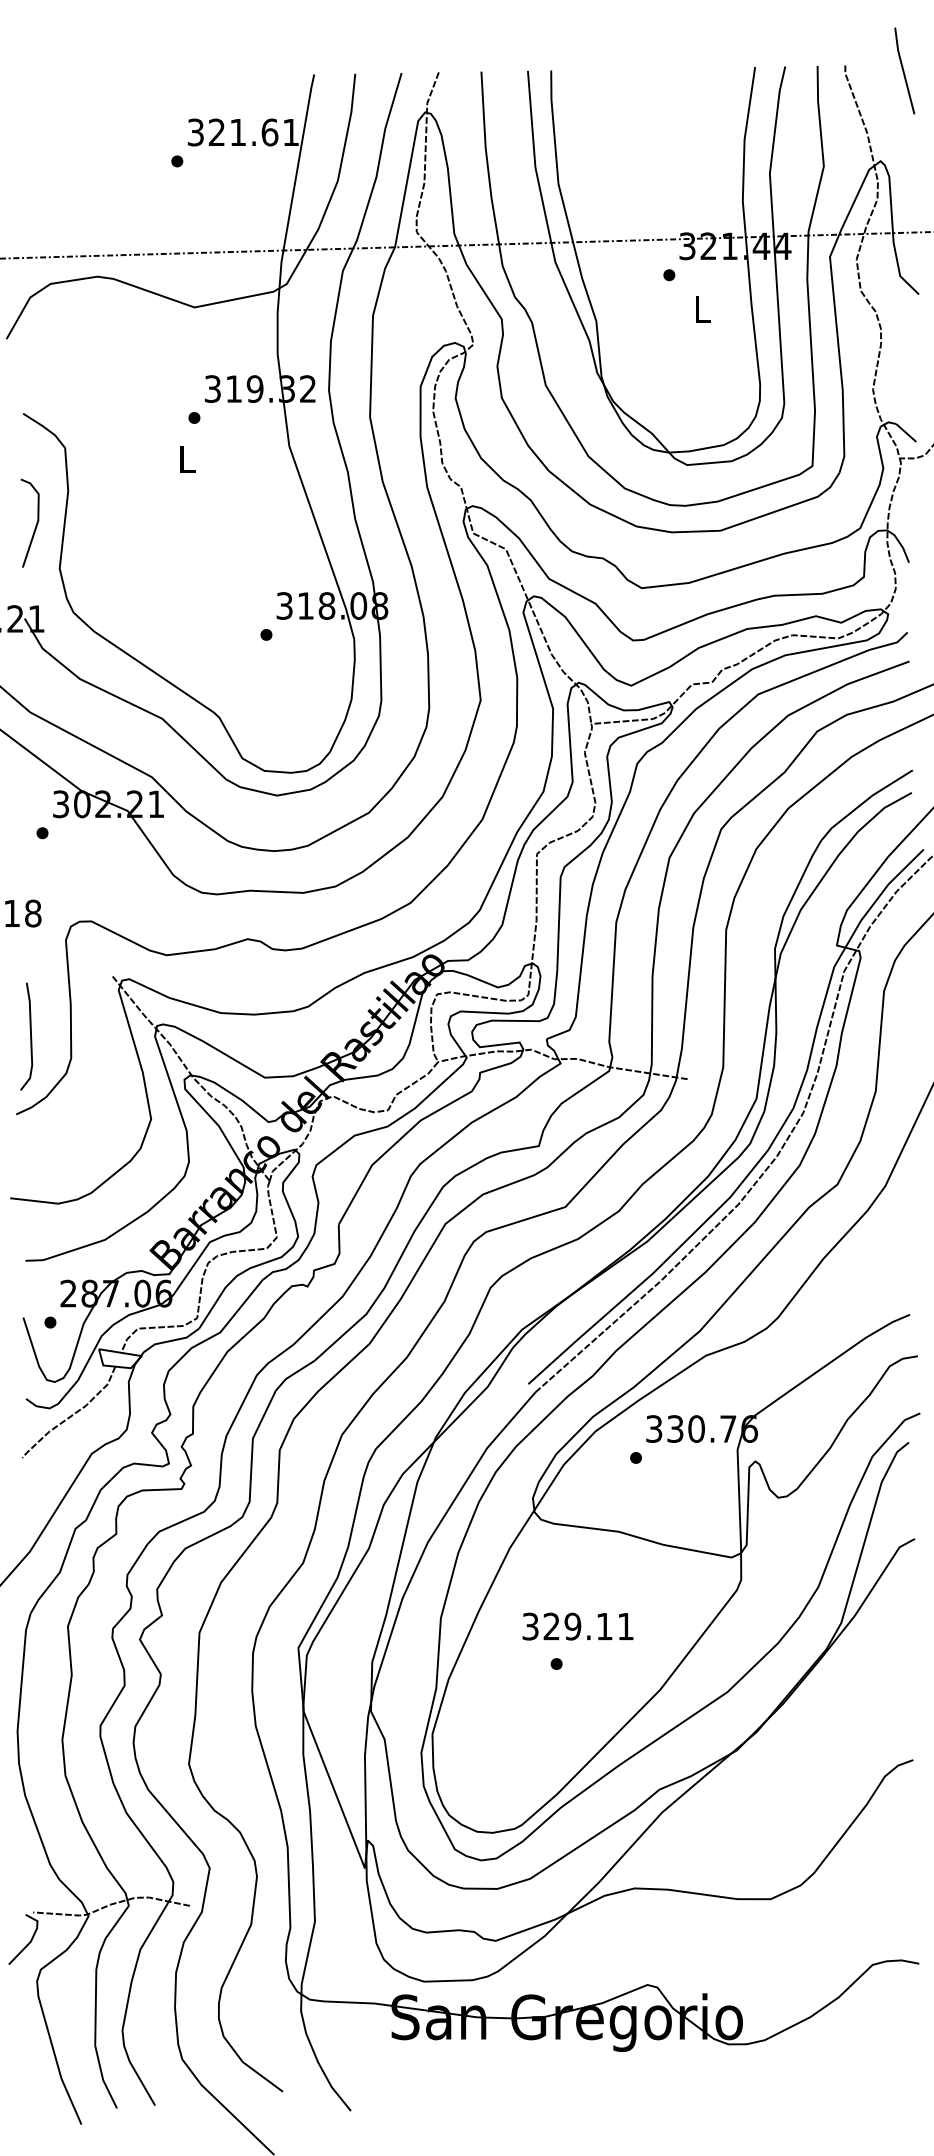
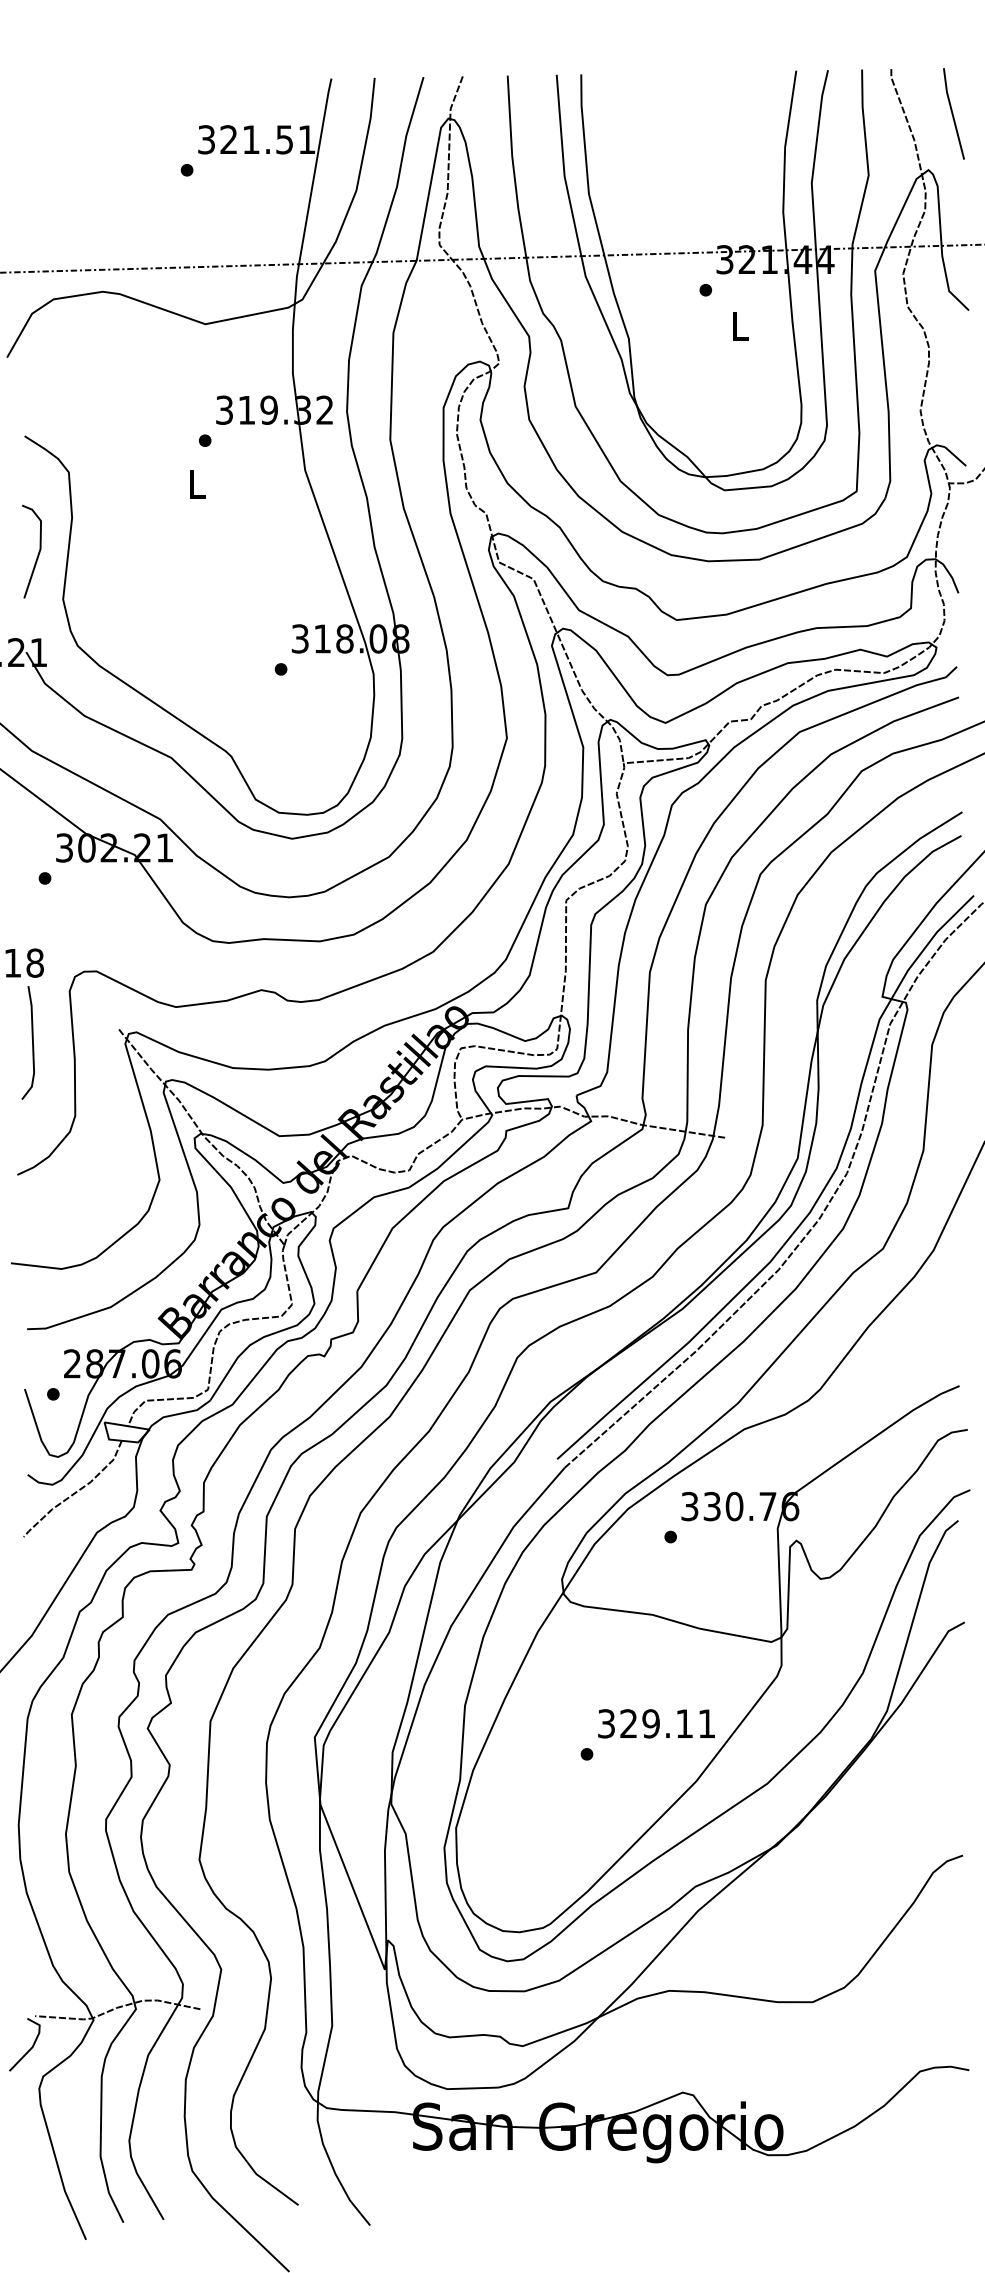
line: (904, 70) -> (953, 113), moved
text: (269, 132) -> (284, 139), 321.61 -> 321.51
line: (30, 1036) -> (32, 1042), moved
text: (577, 1626) -> (656, 1723), moved

